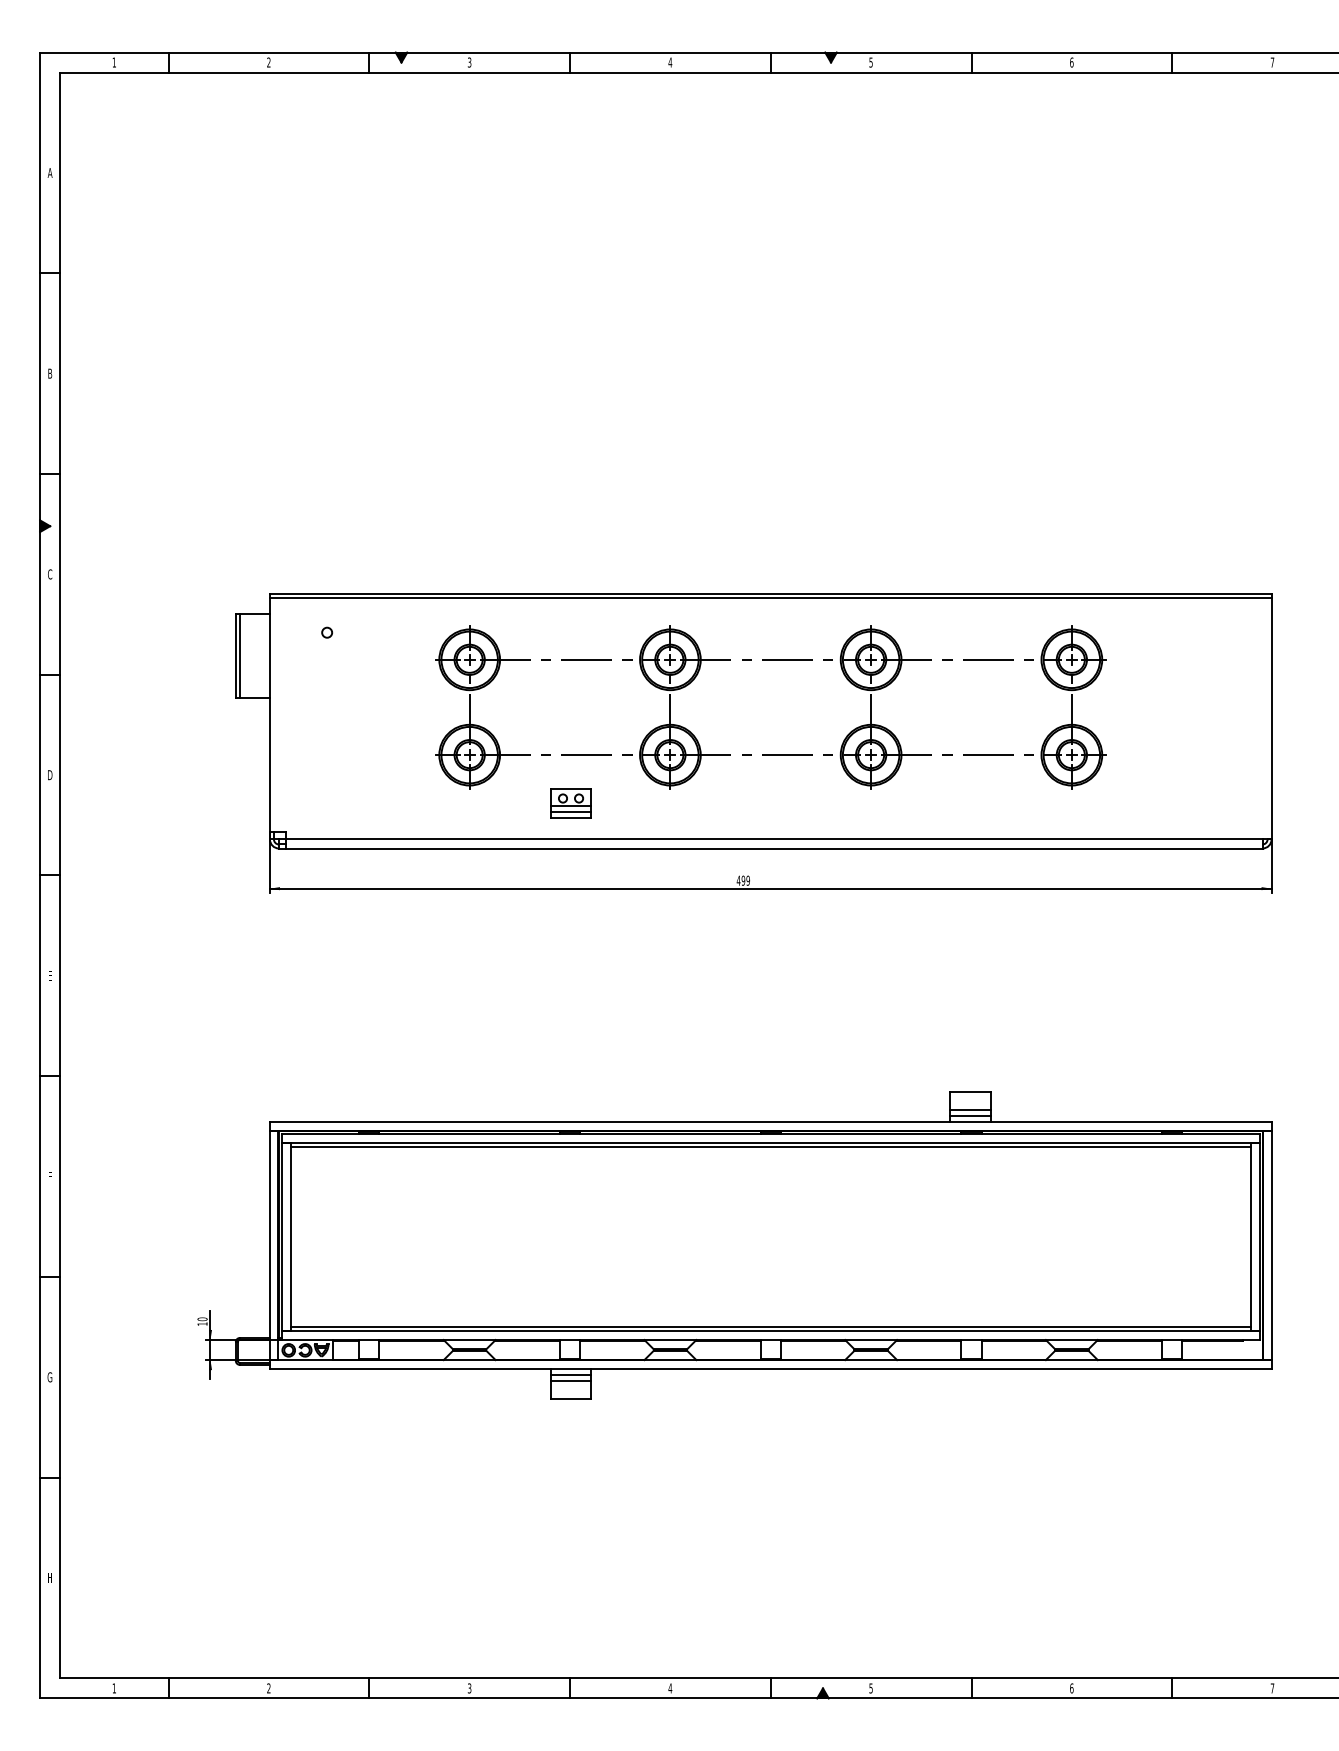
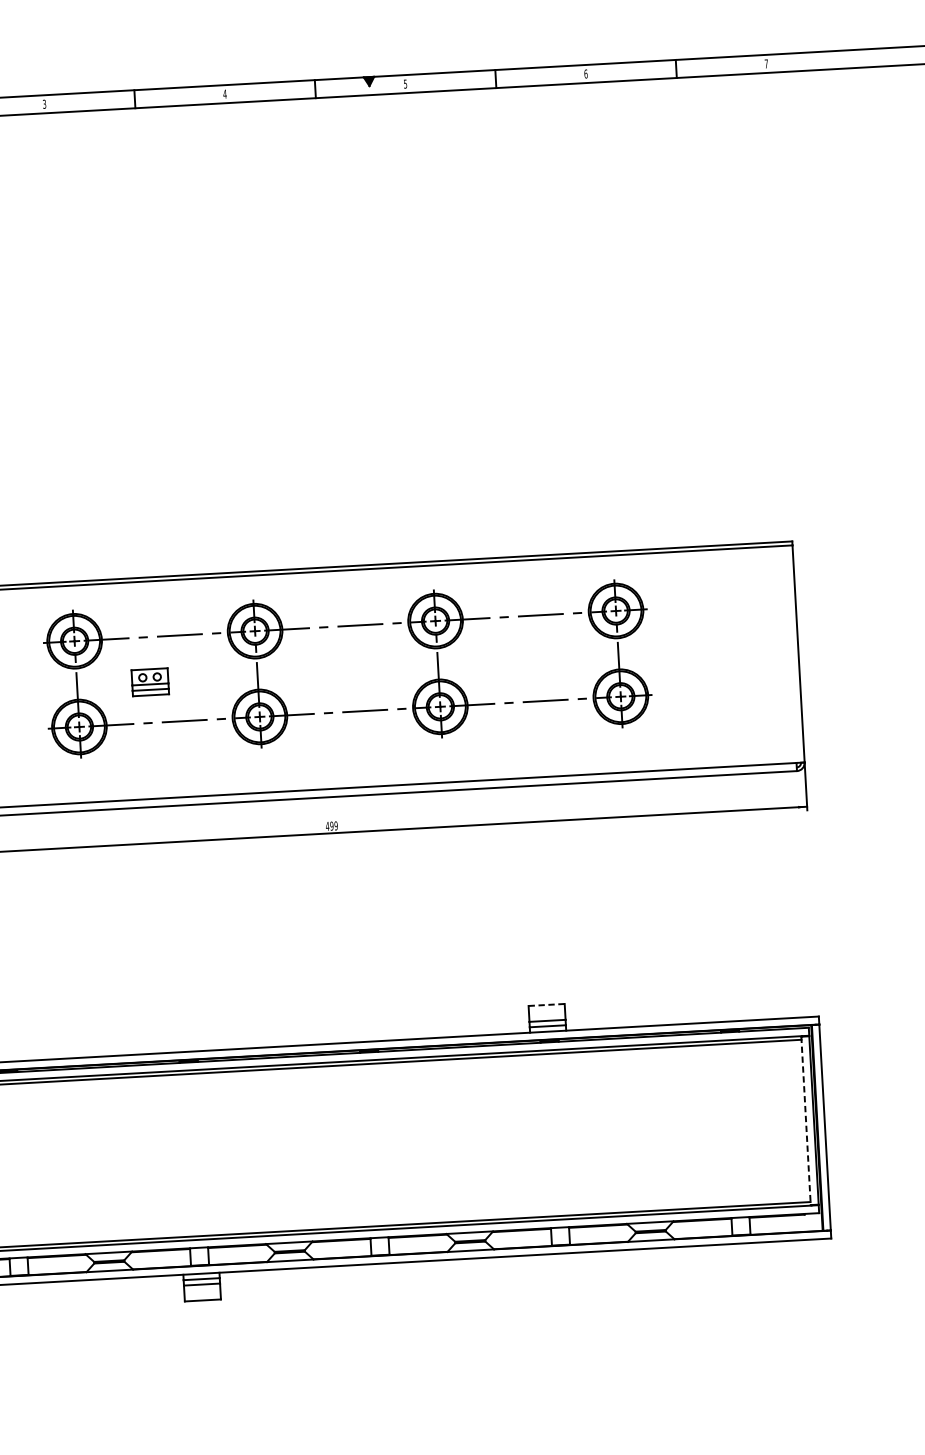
part: (570, 803) -> (149, 681), moved
line: (970, 1092) -> (546, 1005), solid -> dashed
line: (1250, 1236) -> (805, 1120), solid -> dashed

